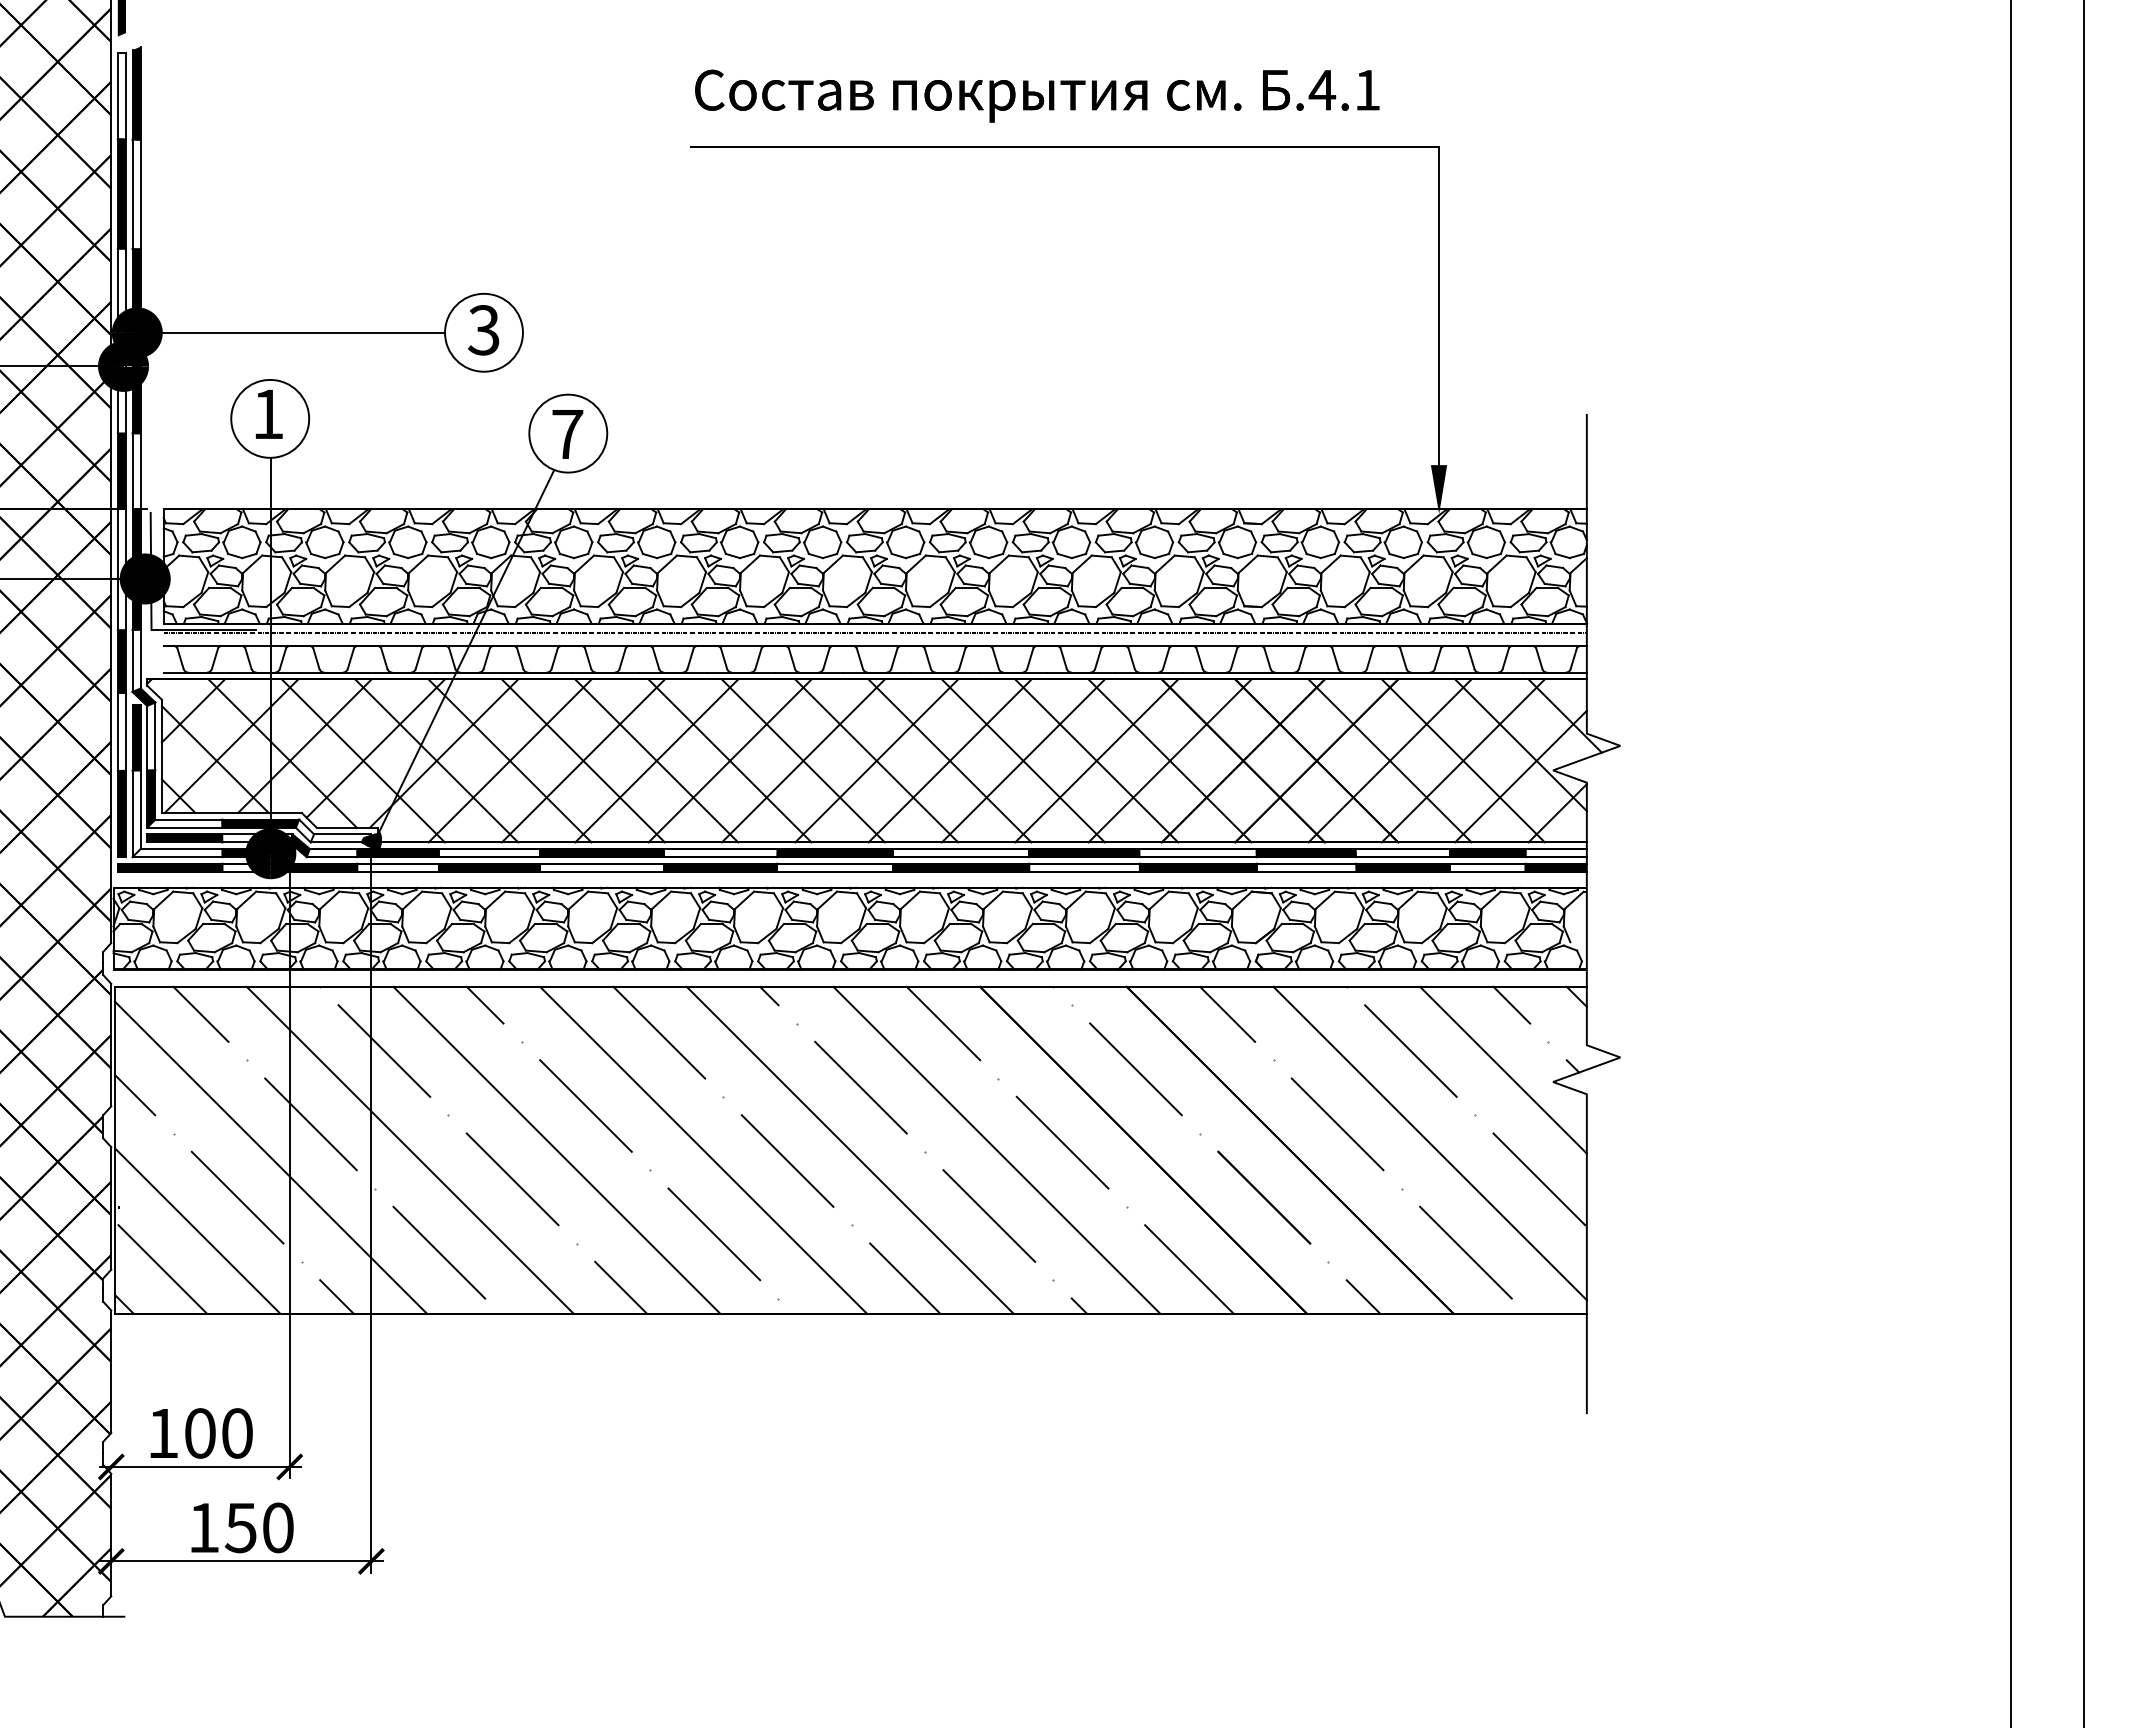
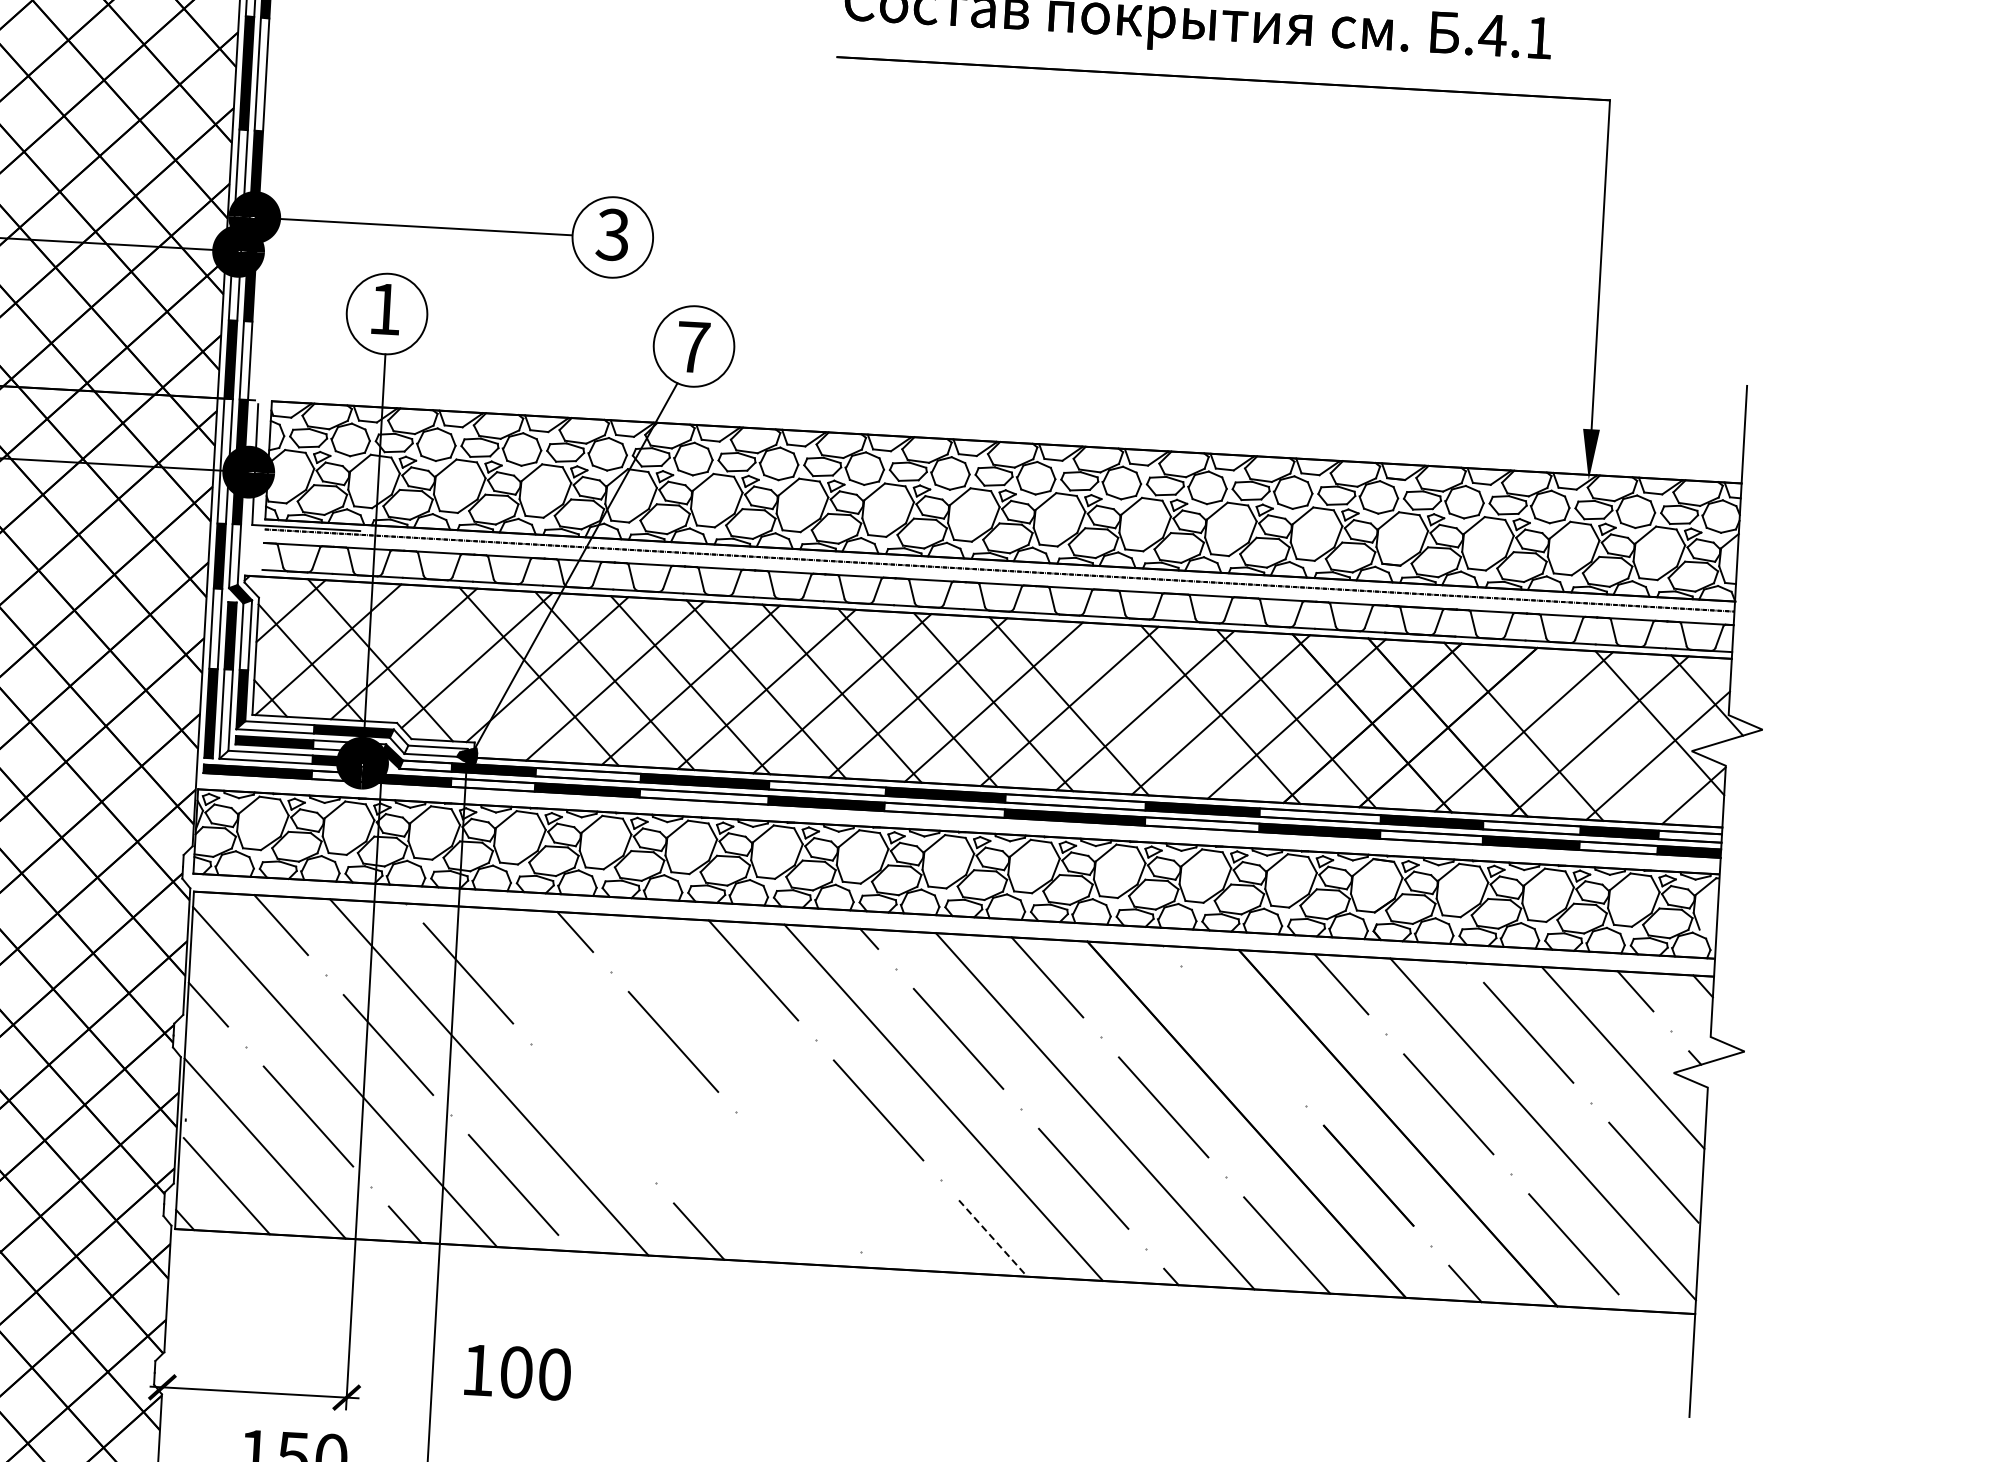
line: (362, 760) -> (462, 672), removed
line: (1022, 760) -> (1144, 710), removed
line: (1462, 760) -> (1598, 735), removed
line: (1135, 1069) -> (1243, 1035), removed
line: (556, 1149) -> (640, 1085), removed
line: (703, 1149) -> (792, 1093), removed
line: (512, 1179) -> (593, 1113), removed
line: (714, 1234) -> (798, 1182), removed
line: (905, 1278) -> (993, 1238), solid -> dashed
text: (201, 1433) -> (517, 1372), moved

